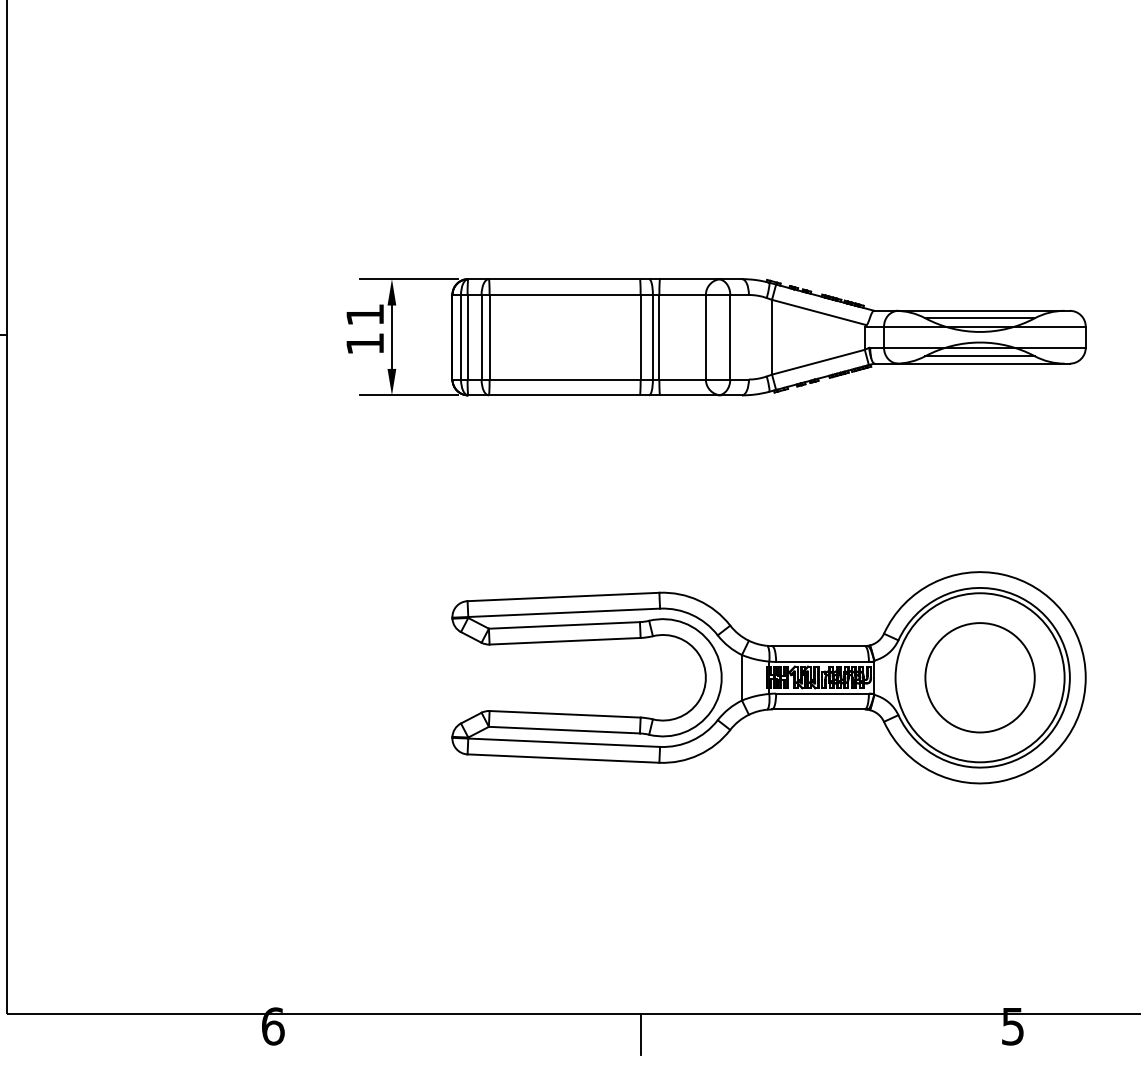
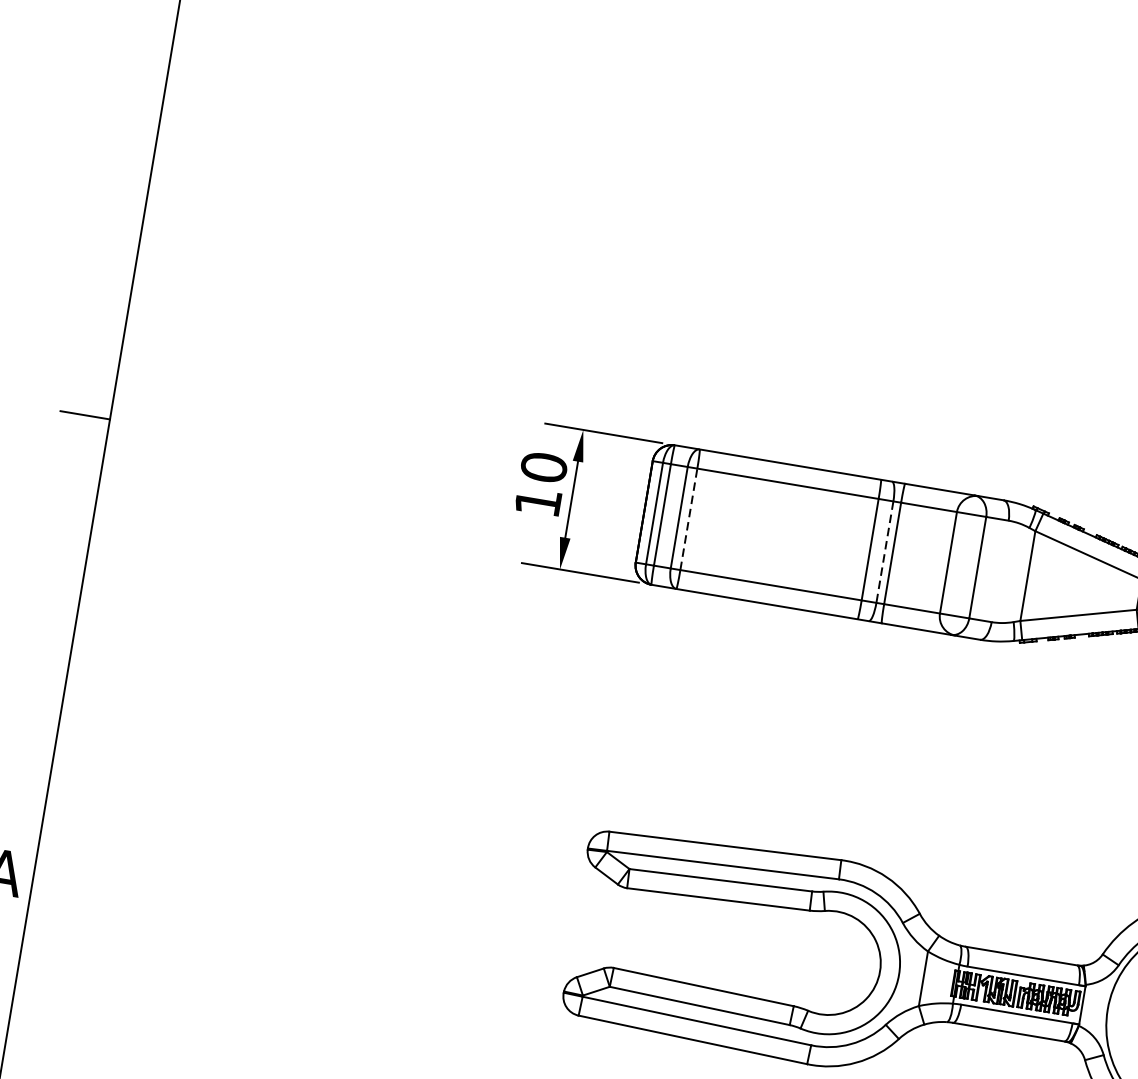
text: (365, 314) -> (544, 467), 11 -> 10
line: (489, 336) -> (688, 518), solid -> dashed
line: (652, 337) -> (884, 552), solid -> dashed

